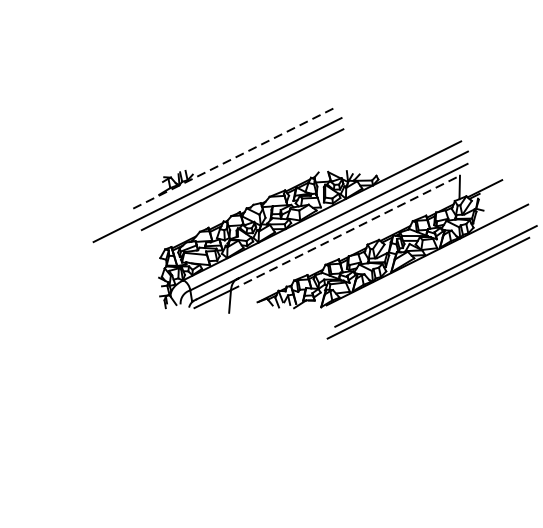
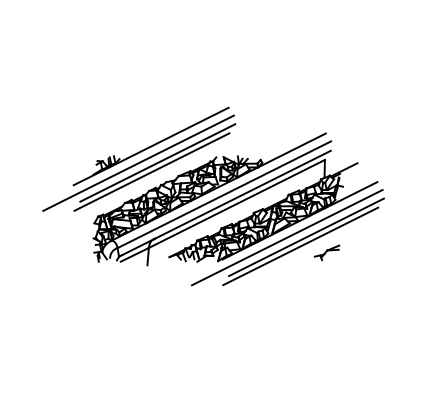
line: (234, 158) -> (151, 146), dashed -> solid
line: (234, 190) -> (151, 171), added
line: (346, 232) -> (237, 203), dashed -> solid
line: (409, 276) -> (286, 237), added
part: (462, 296) -> (326, 252), added

